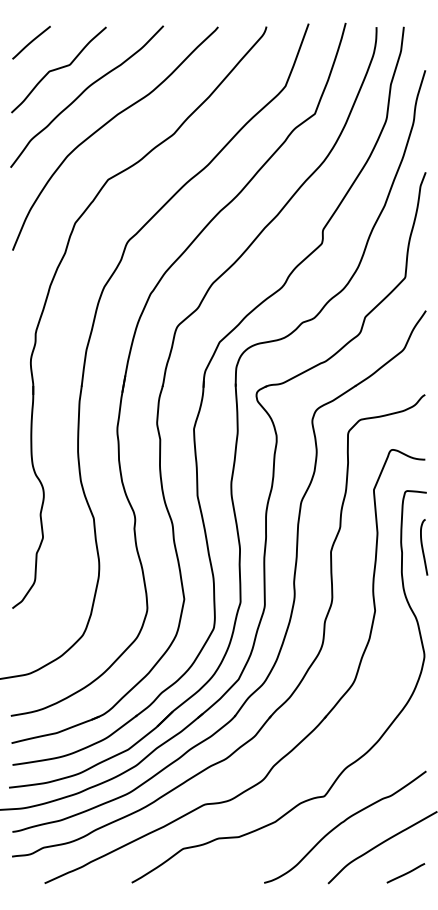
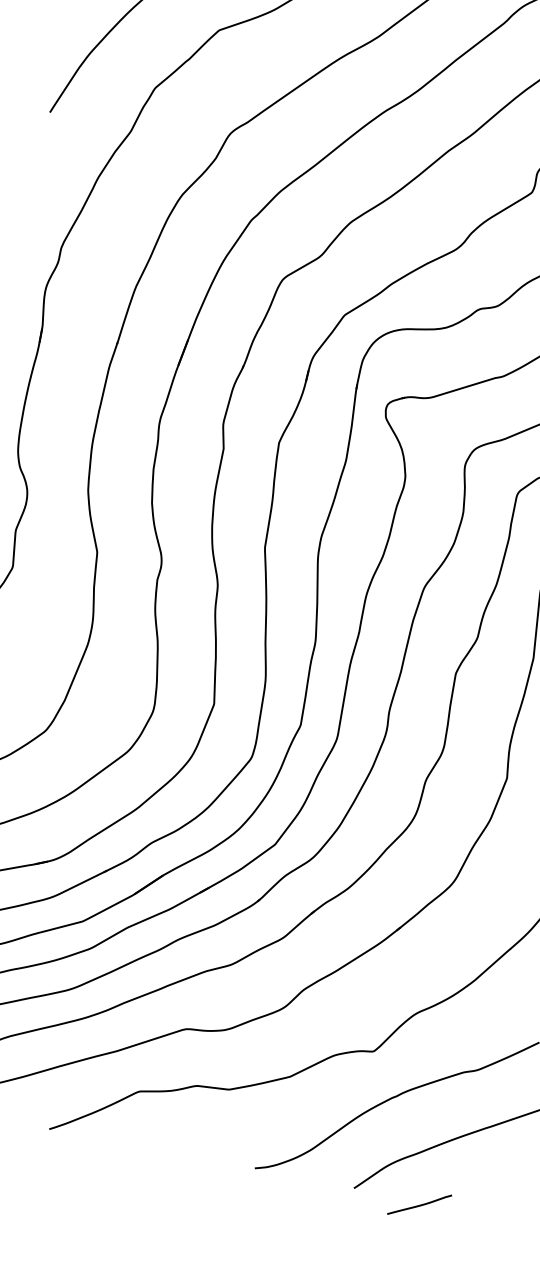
line: (405, 873) -> (418, 1205), moved

